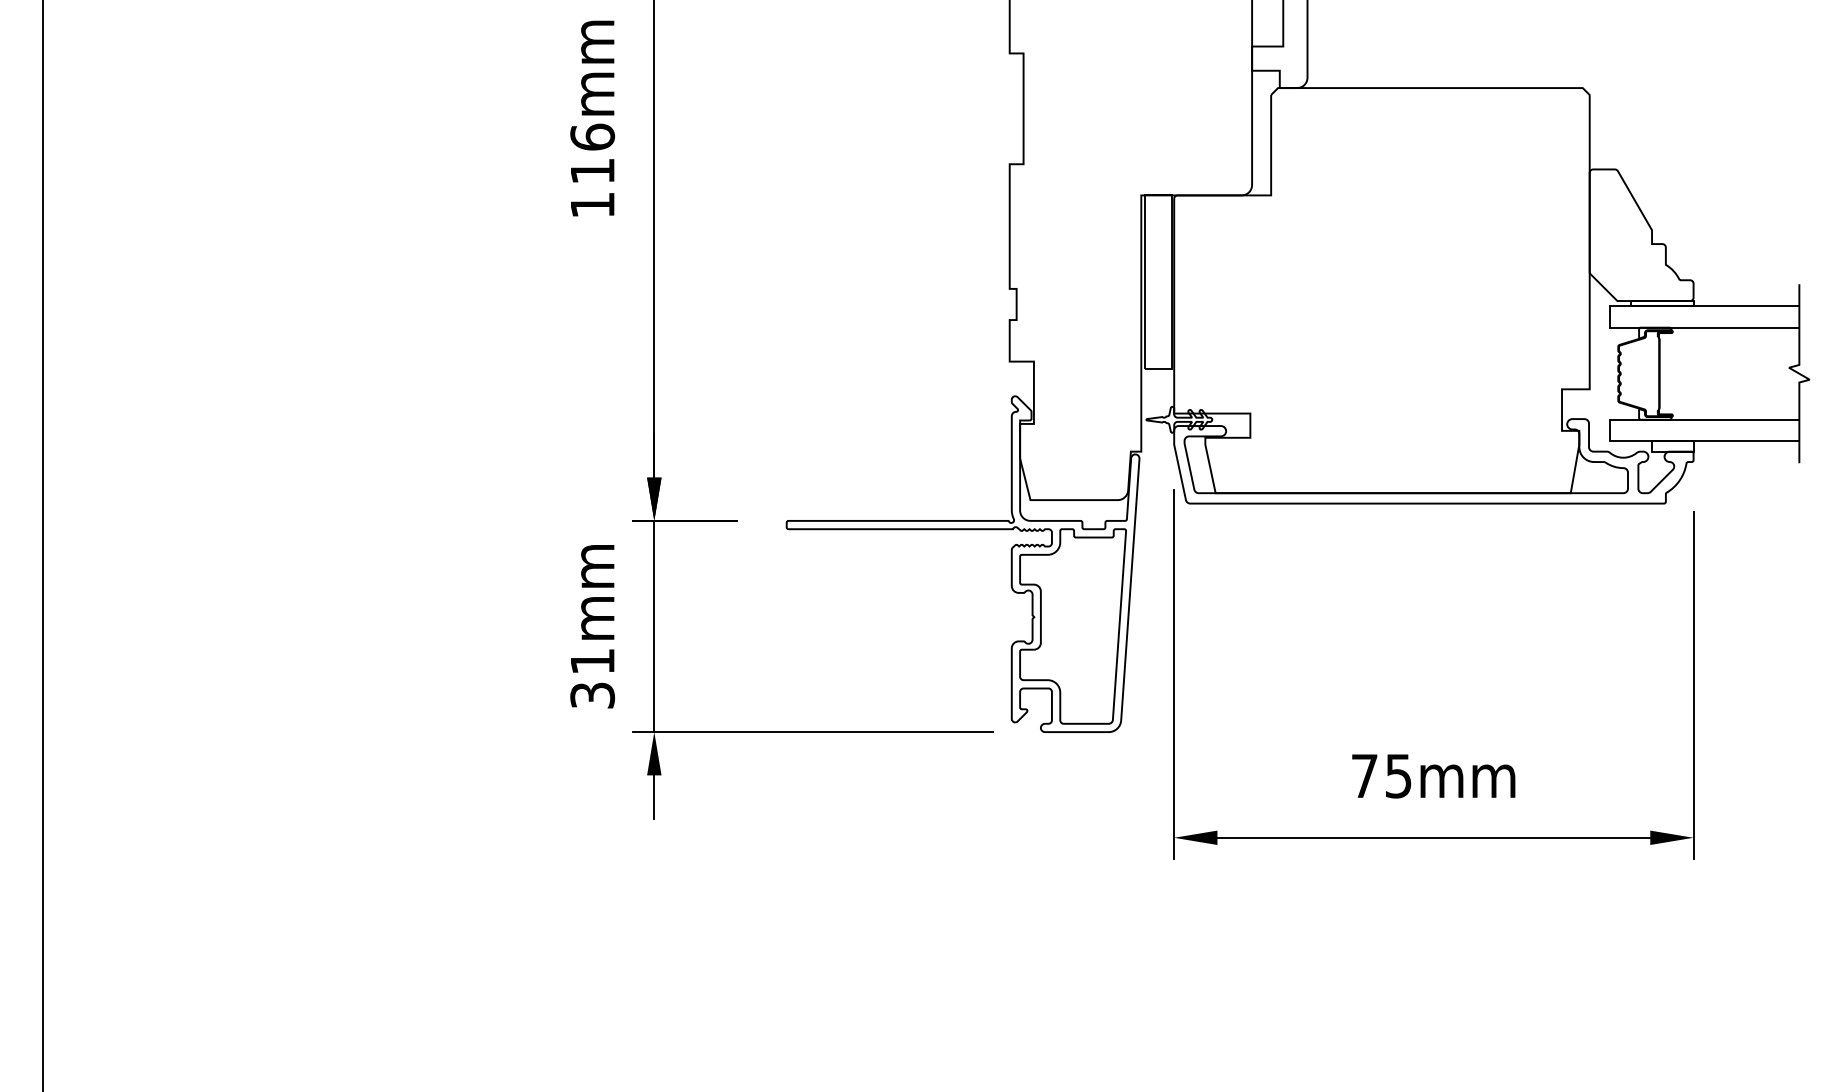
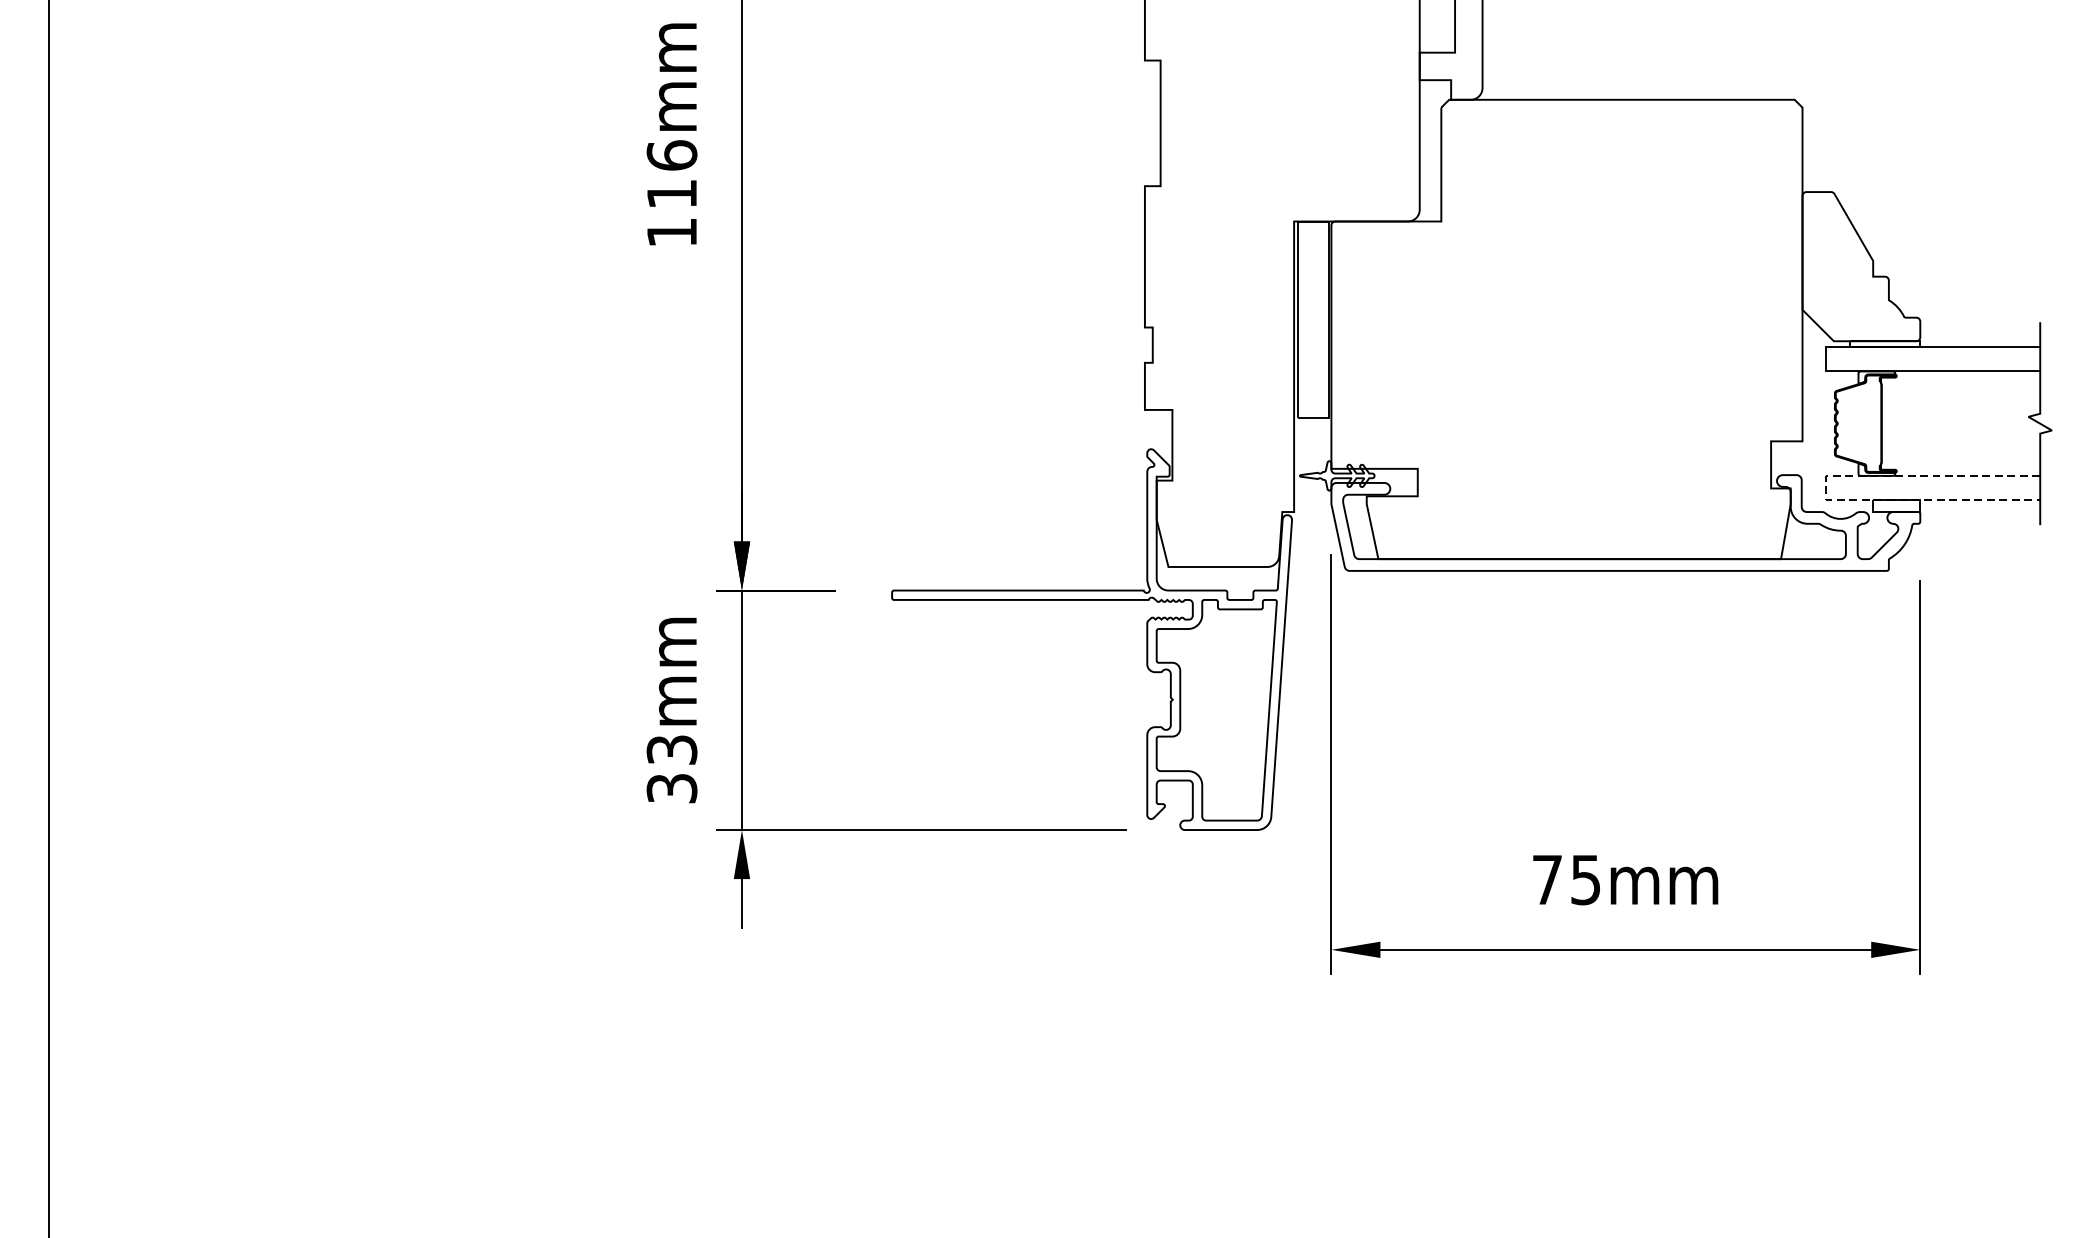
line: (1610, 430) -> (1826, 488), solid -> dashed
text: (592, 661) -> (671, 749), 31mm -> 33mm

